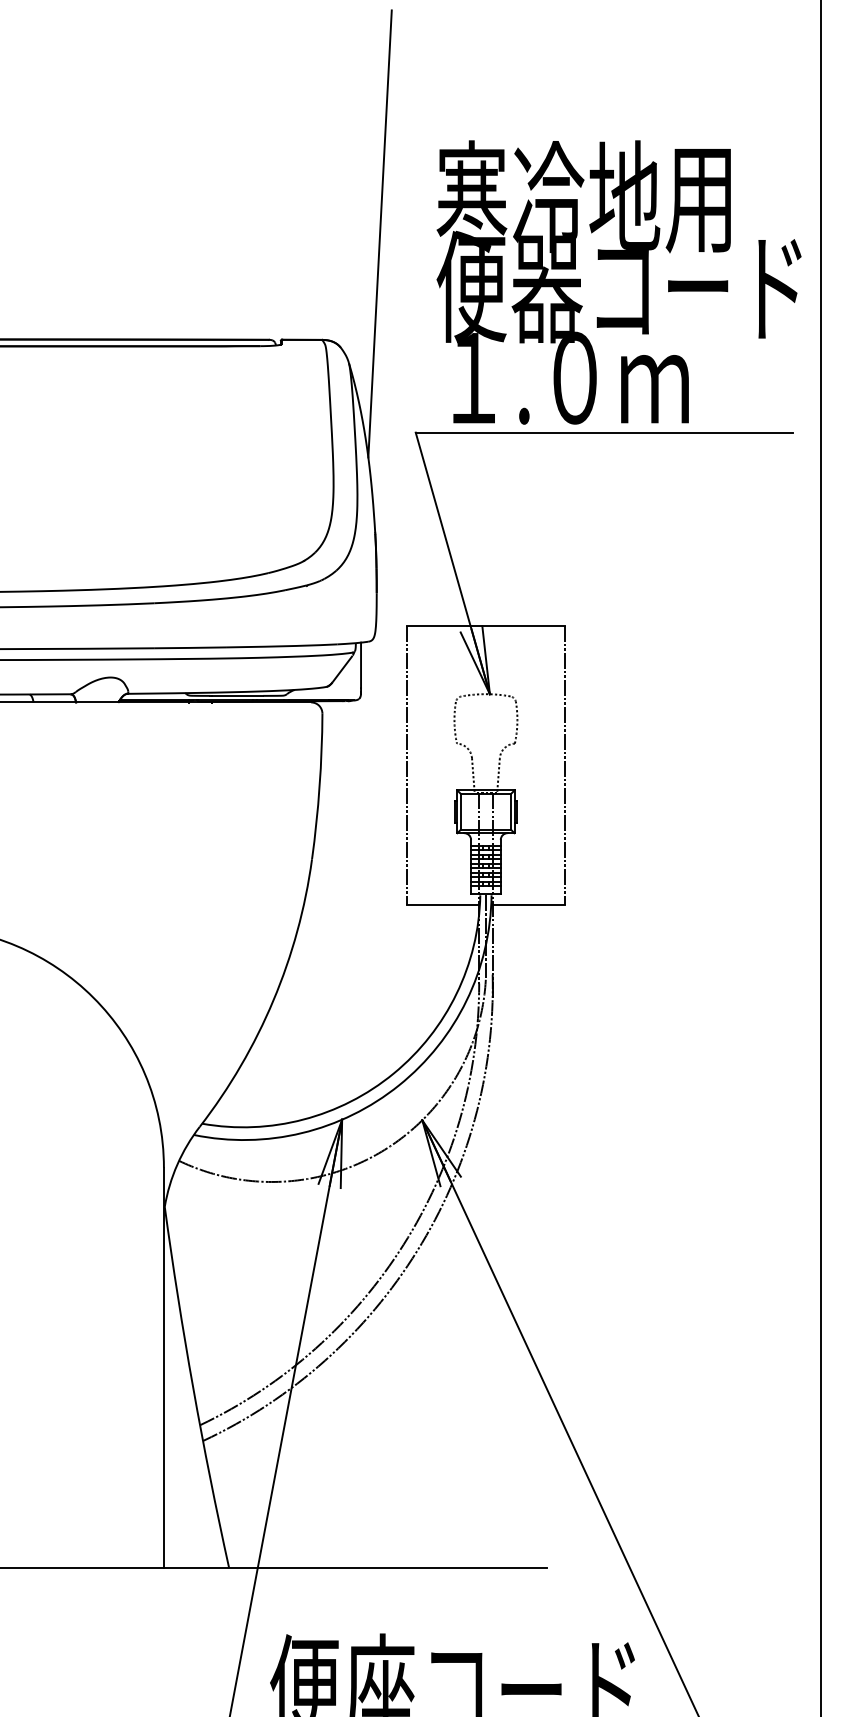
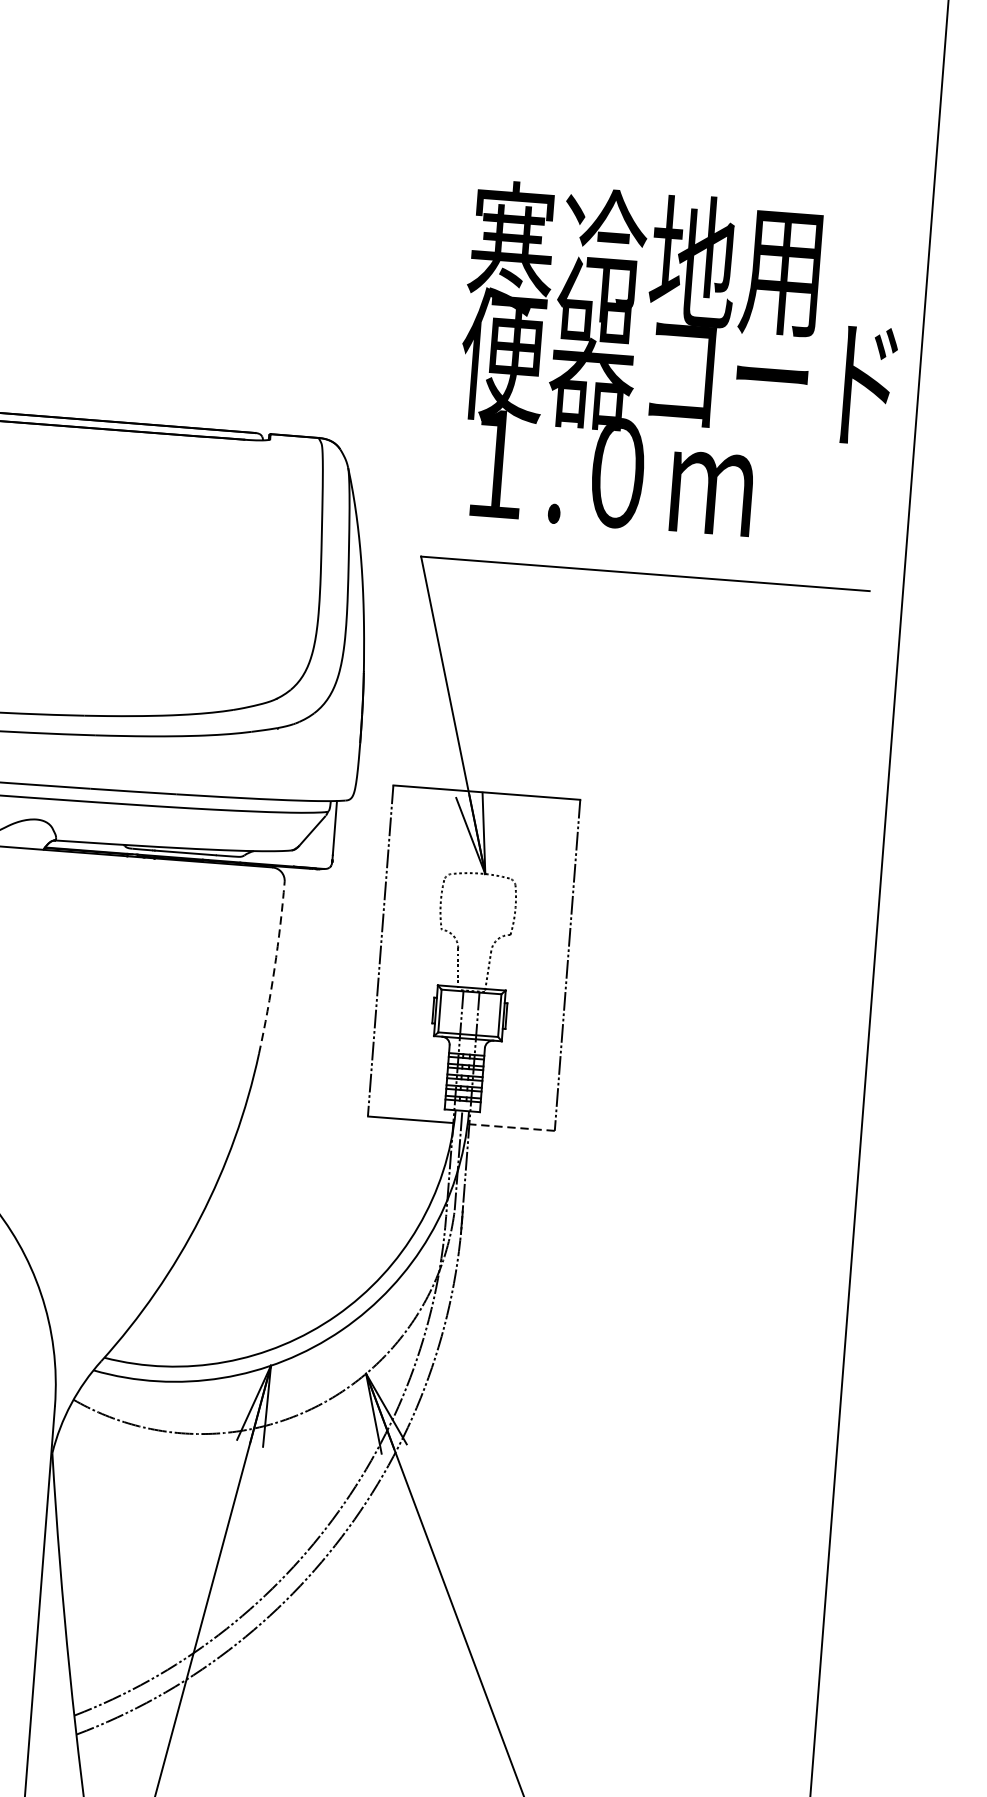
line: (379, 233) -> (396, 316), removed
text: (618, 282) -> (678, 363), moved
arc: (319, 786) -> (274, 968), solid -> dashed
line: (528, 904) -> (511, 1127), solid -> dashed

